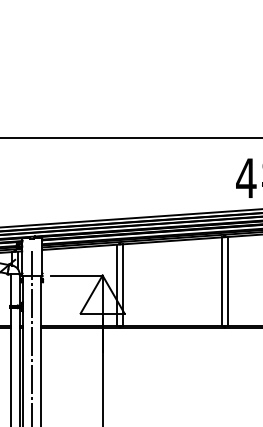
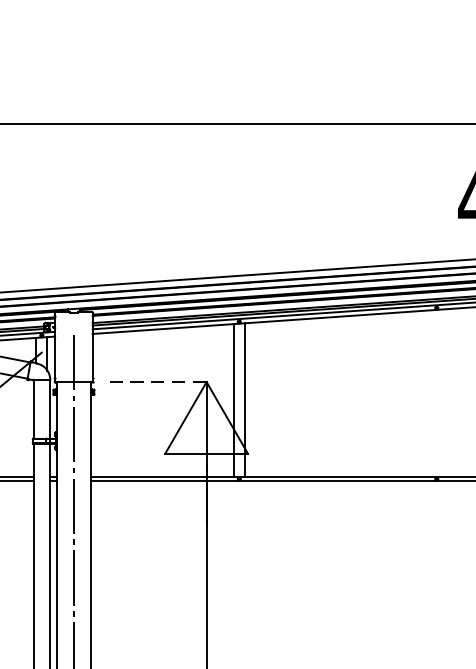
line: (76, 275) -> (157, 382), solid -> dashed
line: (221, 281) -> (430, 393), removed
line: (227, 281) -> (441, 393), removed

